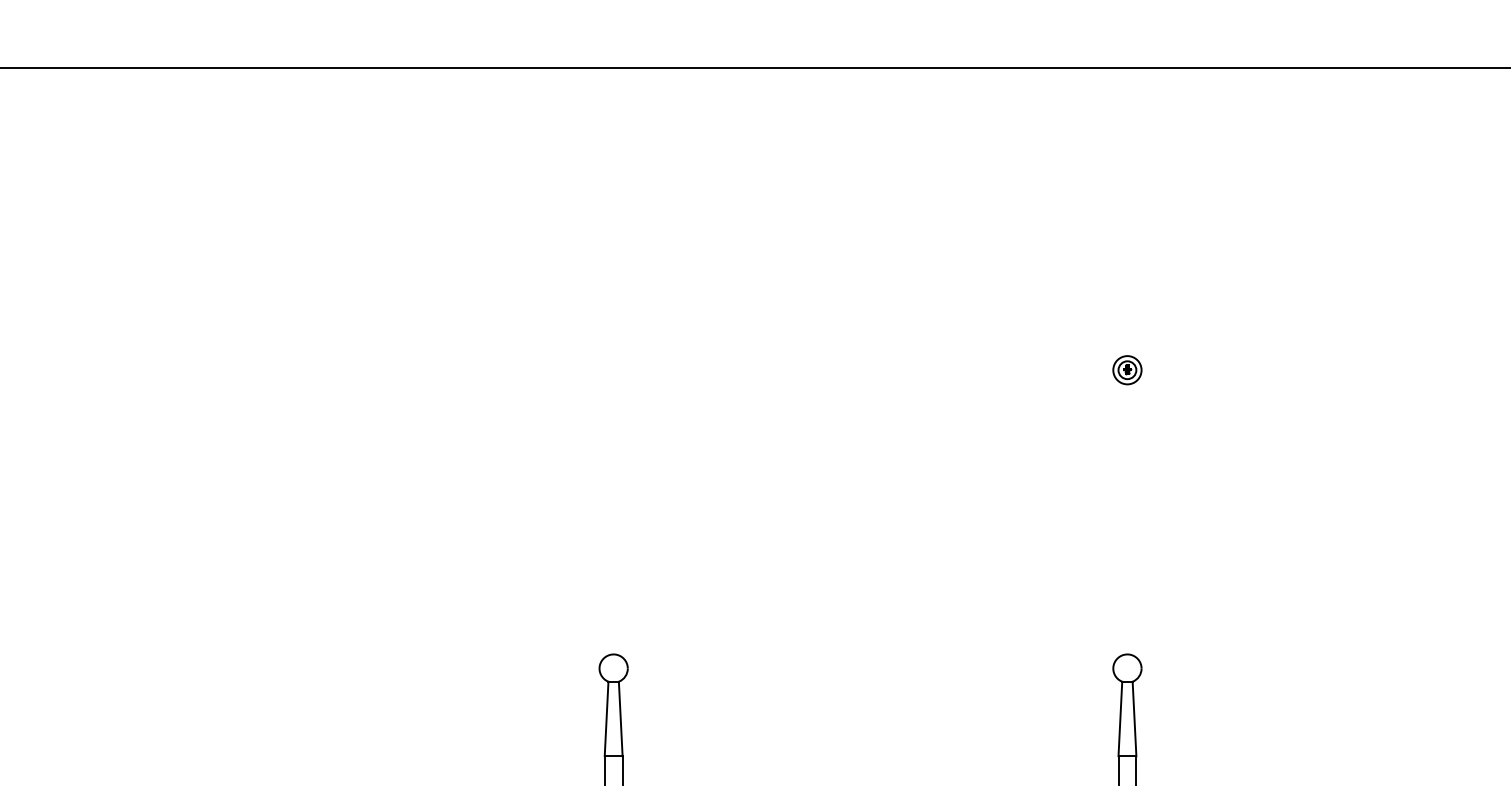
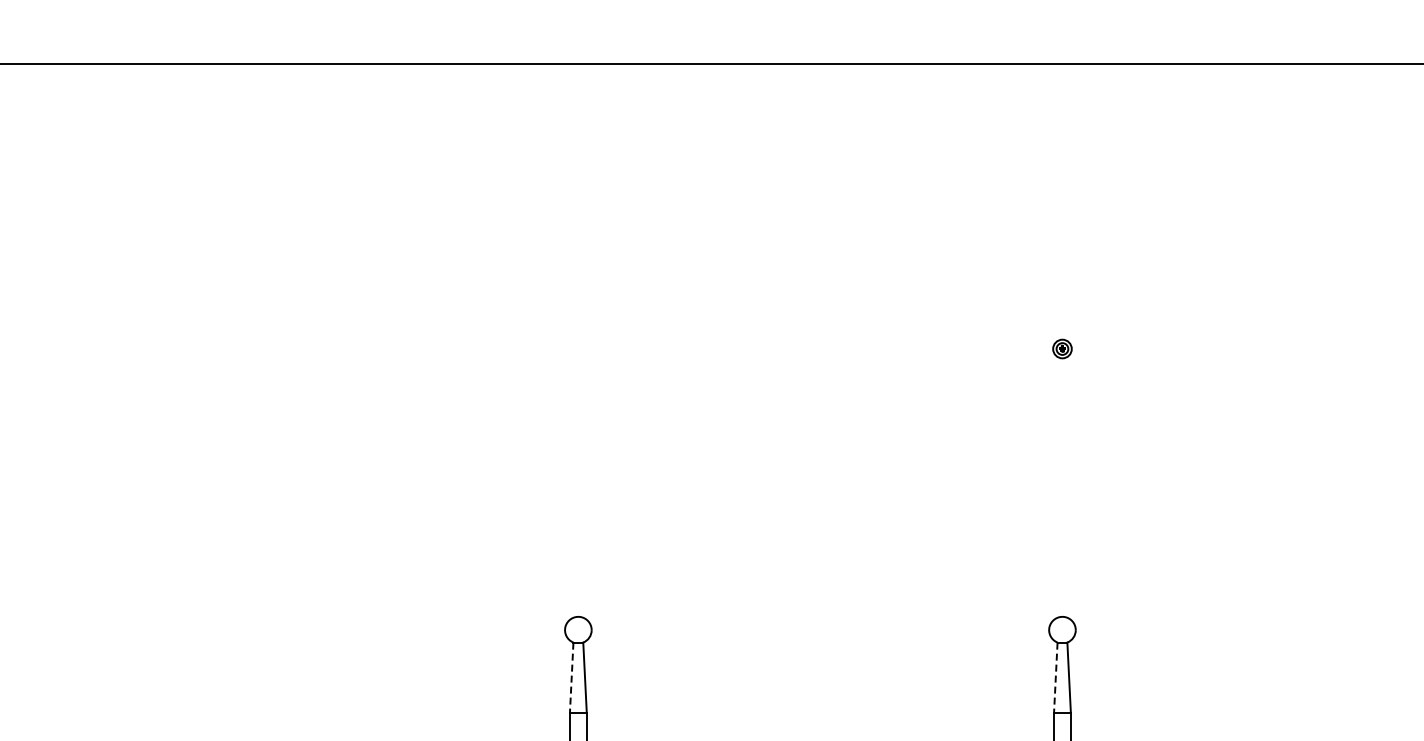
part: (1127, 369) -> (1062, 348), size x0.7
line: (606, 719) -> (571, 678), solid -> dashed
line: (1120, 719) -> (1055, 678), solid -> dashed

